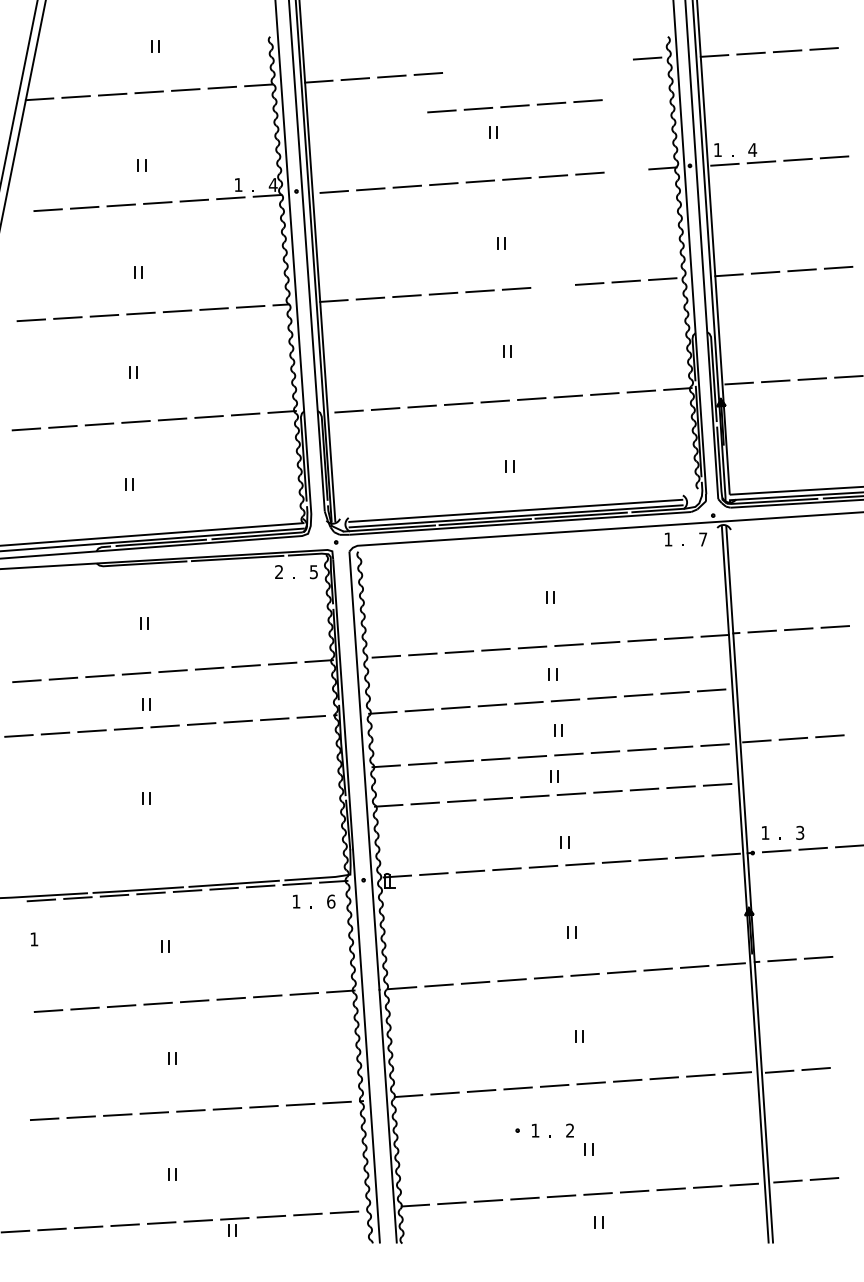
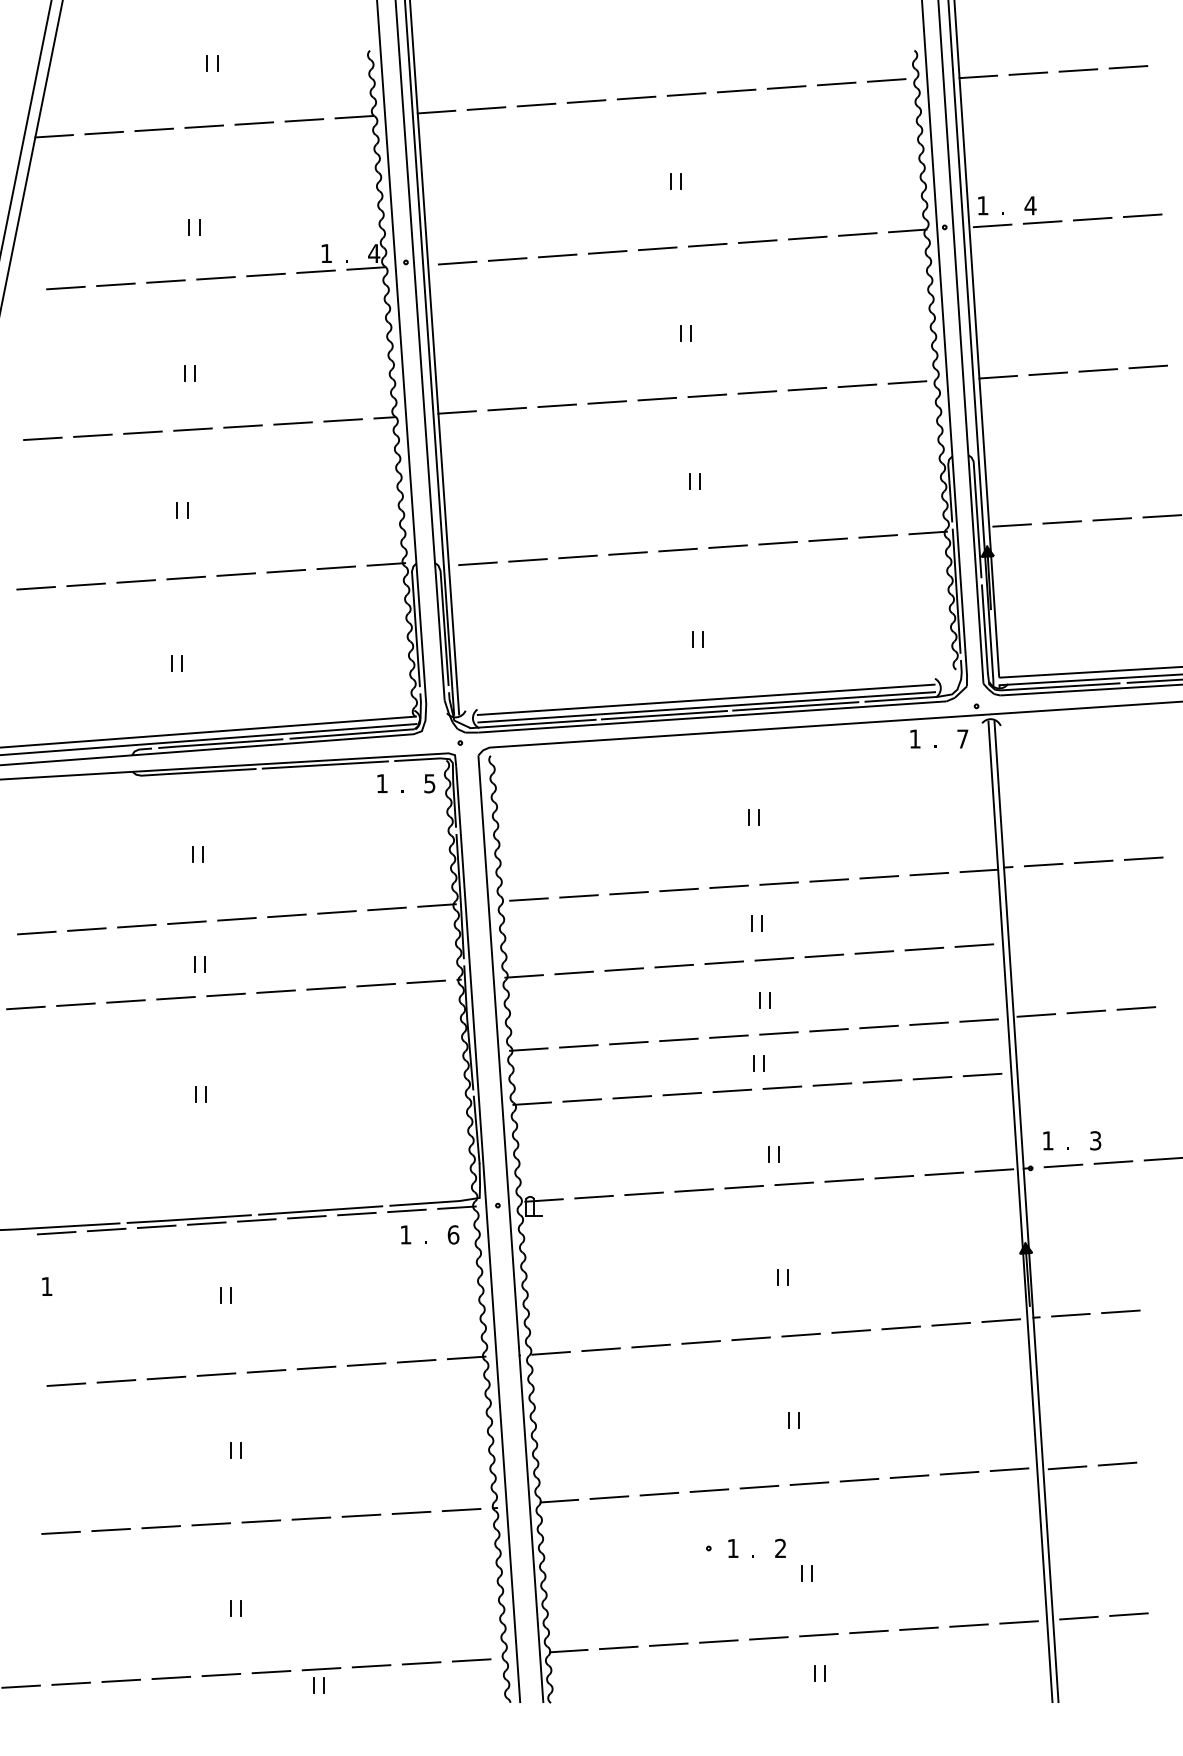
line: (514, 106) -> (735, 91), moved
line: (626, 171) -> (857, 235), added
line: (552, 286) -> (756, 392), added
text: (278, 571) -> (381, 782), 2 -> 1

